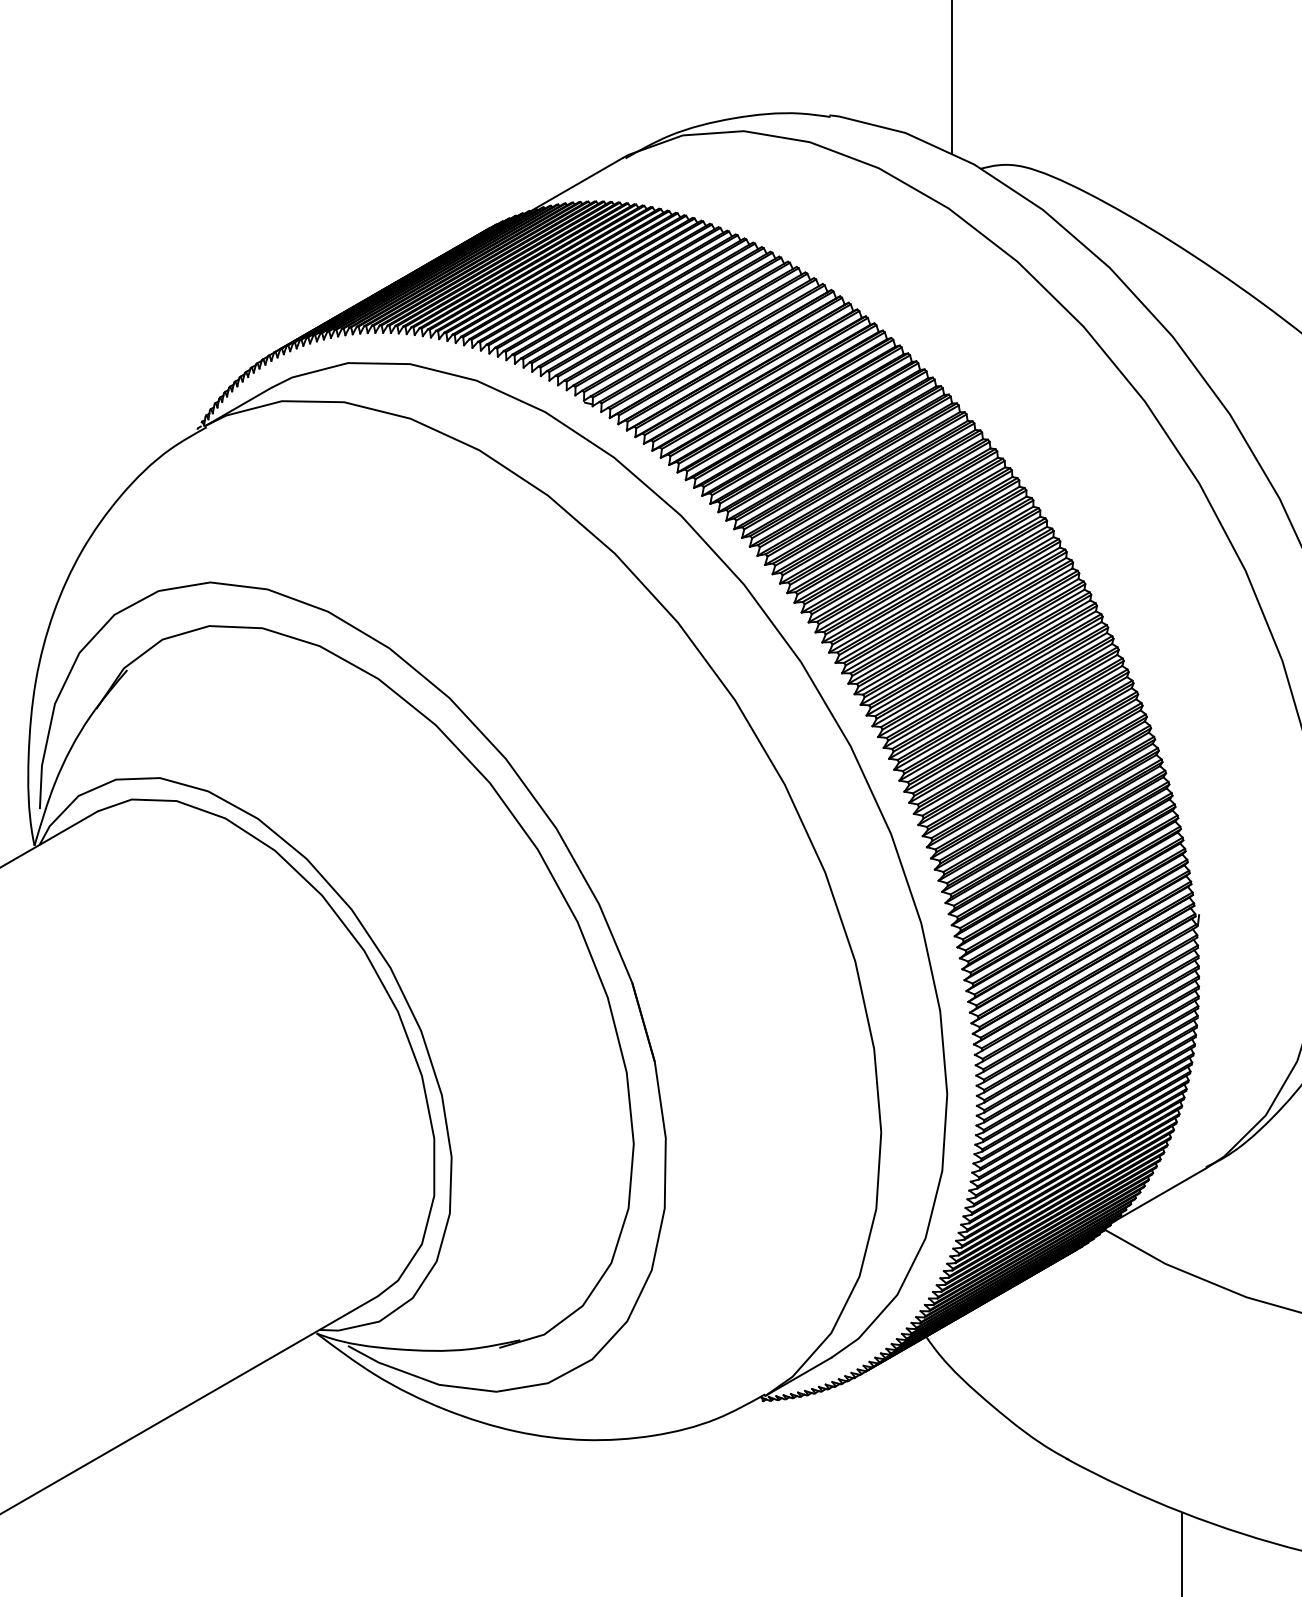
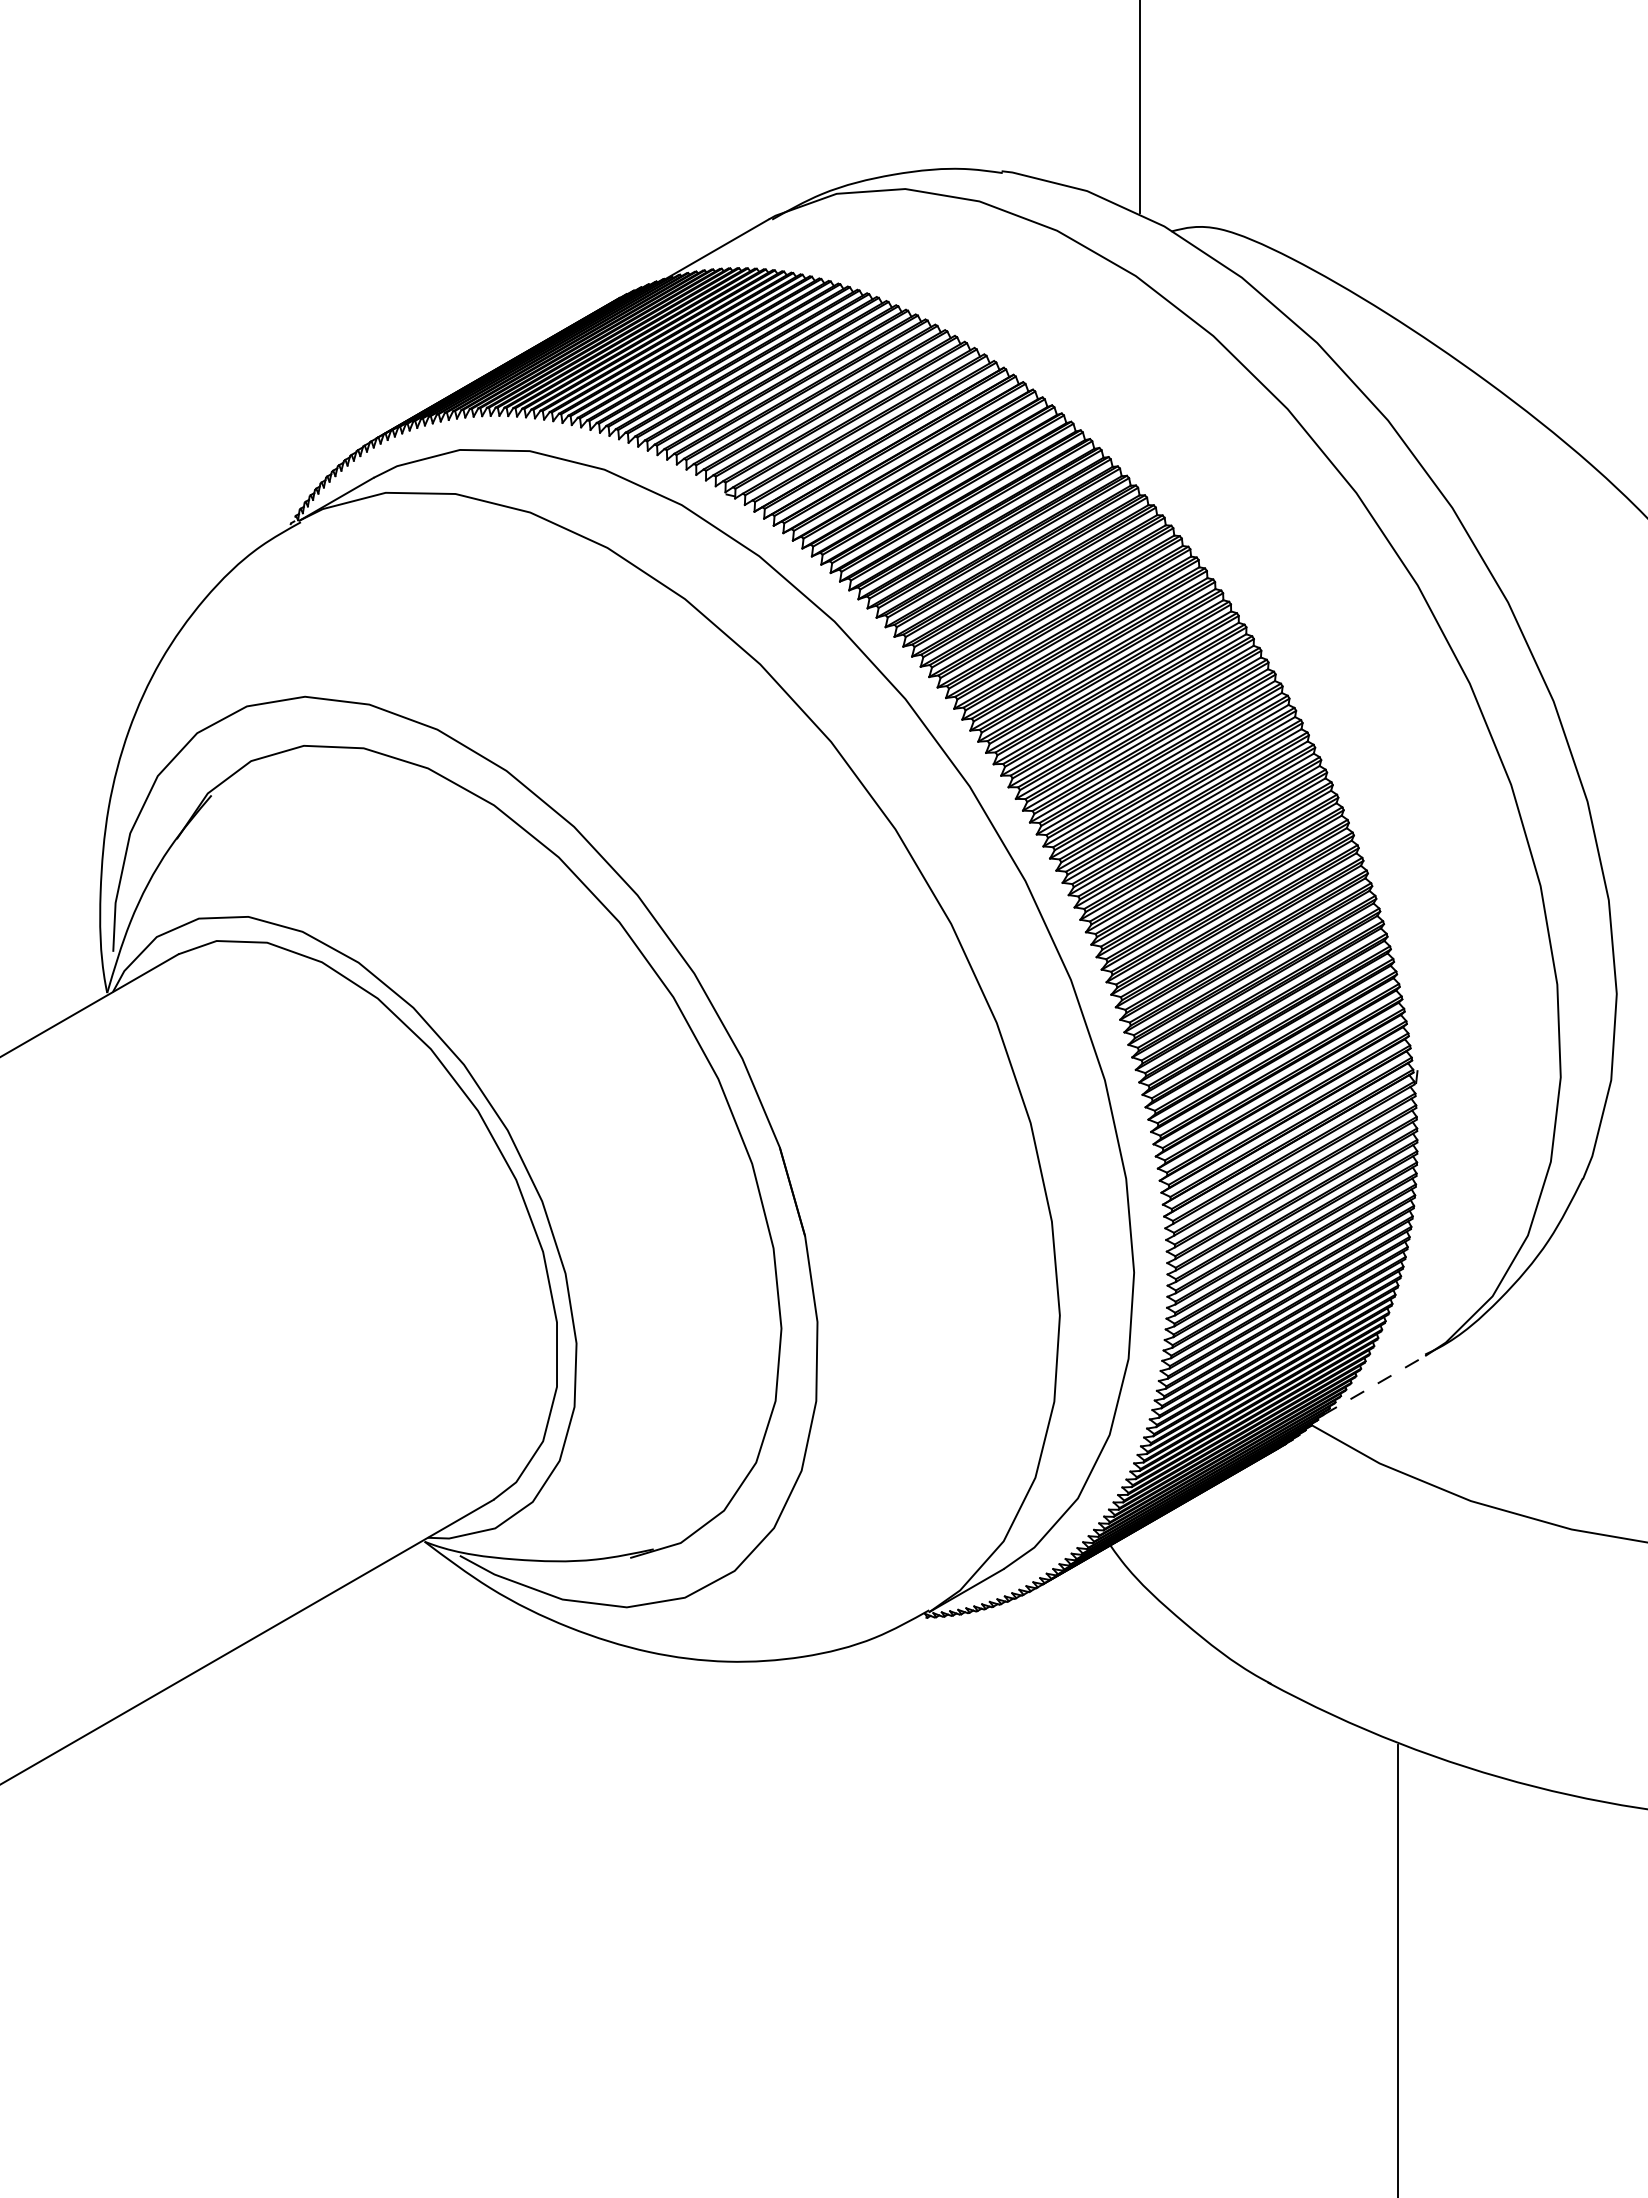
line: (1160, 1194) -> (1374, 1385), solid -> dashed

